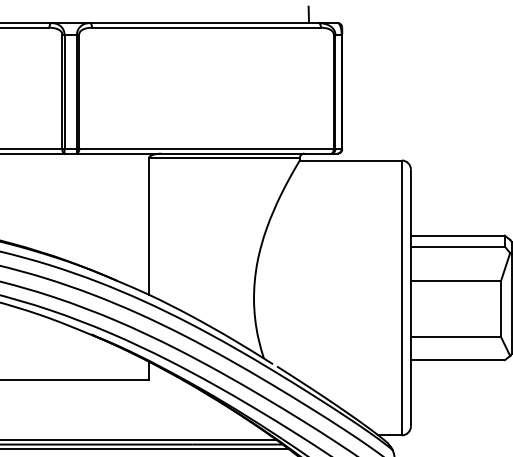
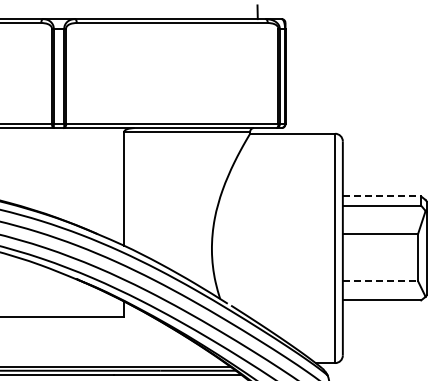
line: (458, 235) -> (382, 196), solid -> dashed
line: (456, 337) -> (380, 281), solid -> dashed

